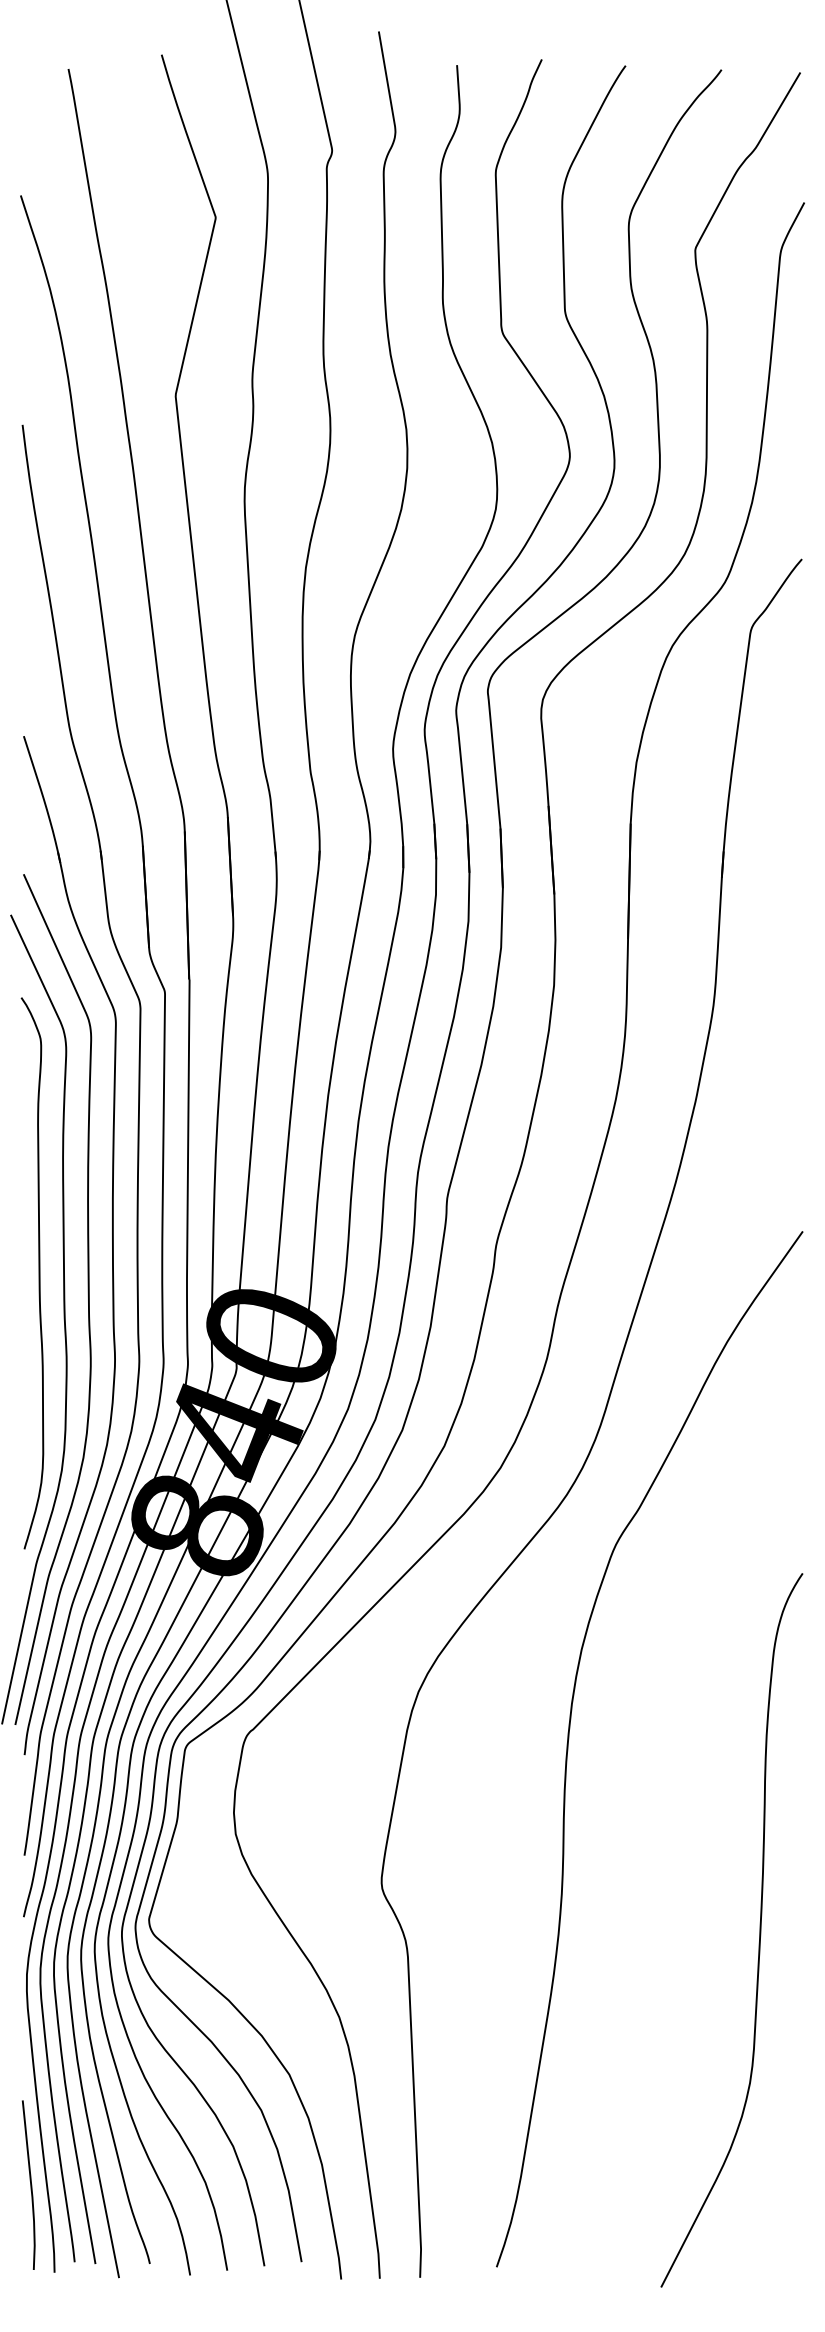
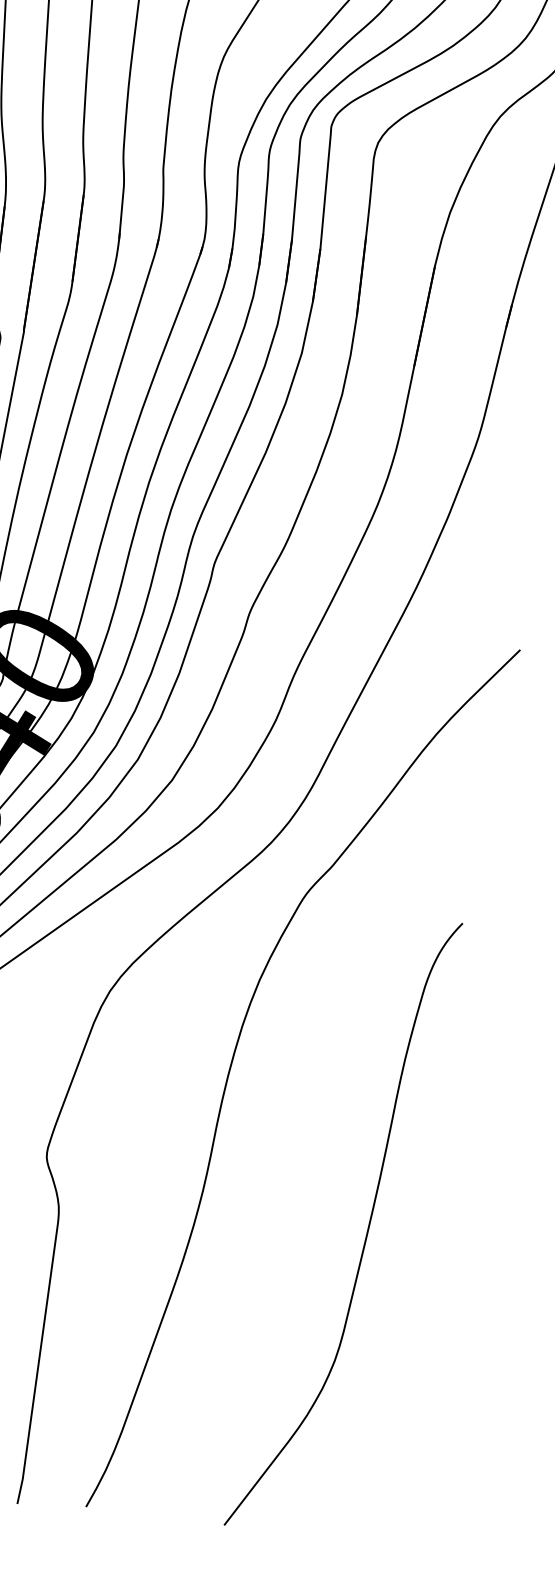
curve: (759, 1930) -> (367, 1228), moved

